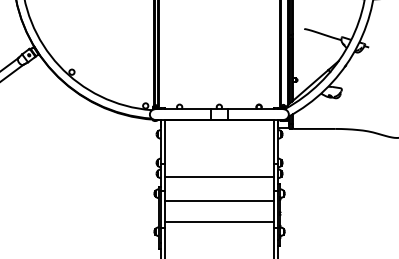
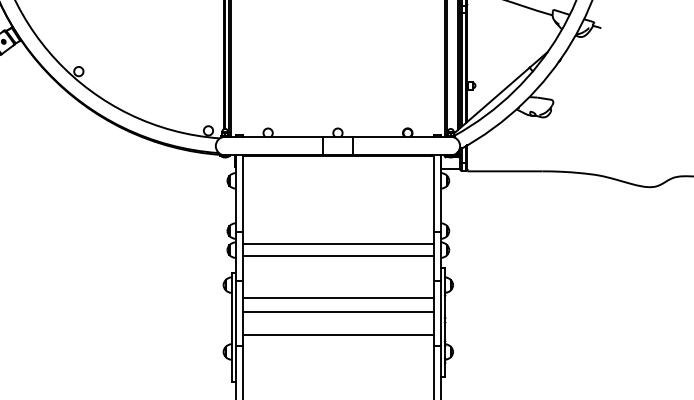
line: (219, 170) -> (338, 244), added
line: (219, 209) -> (338, 312), added

